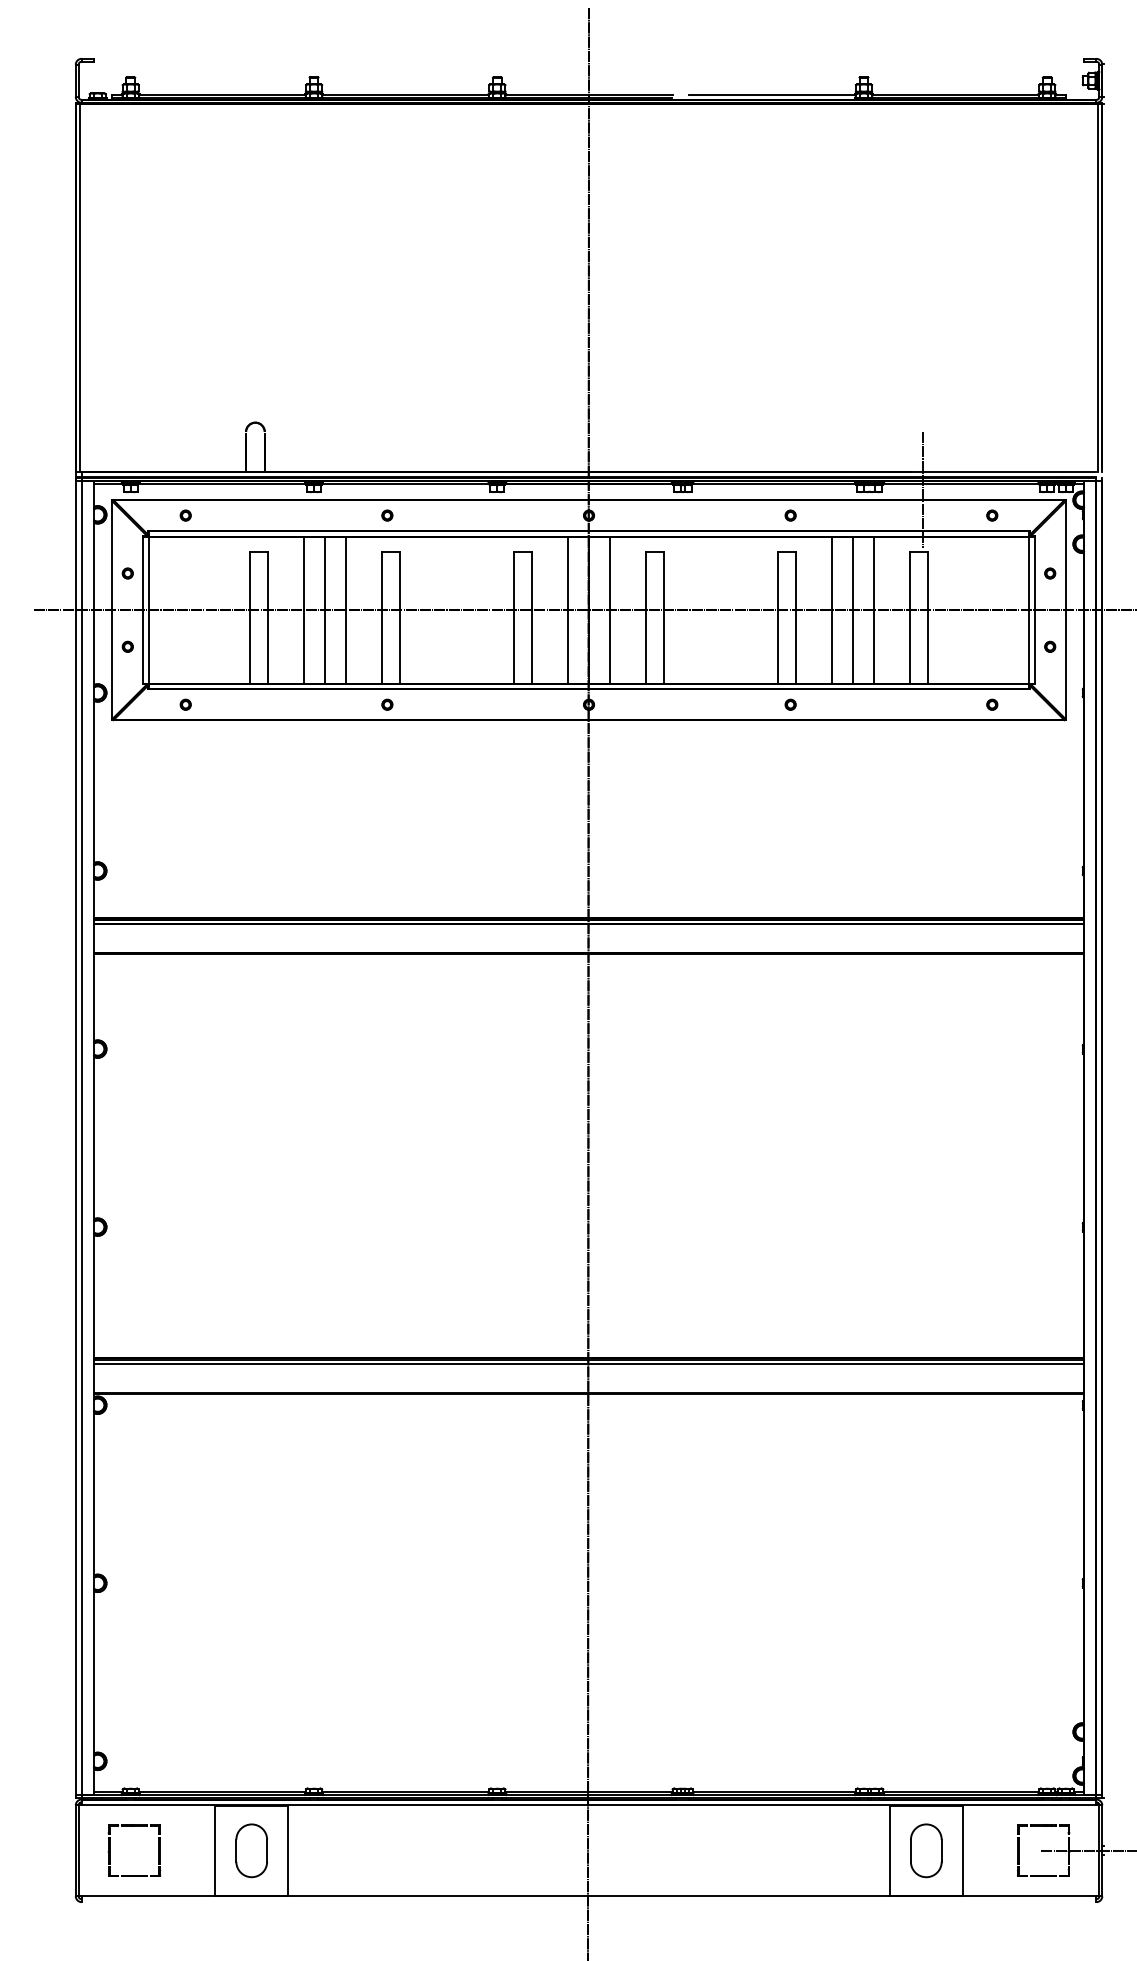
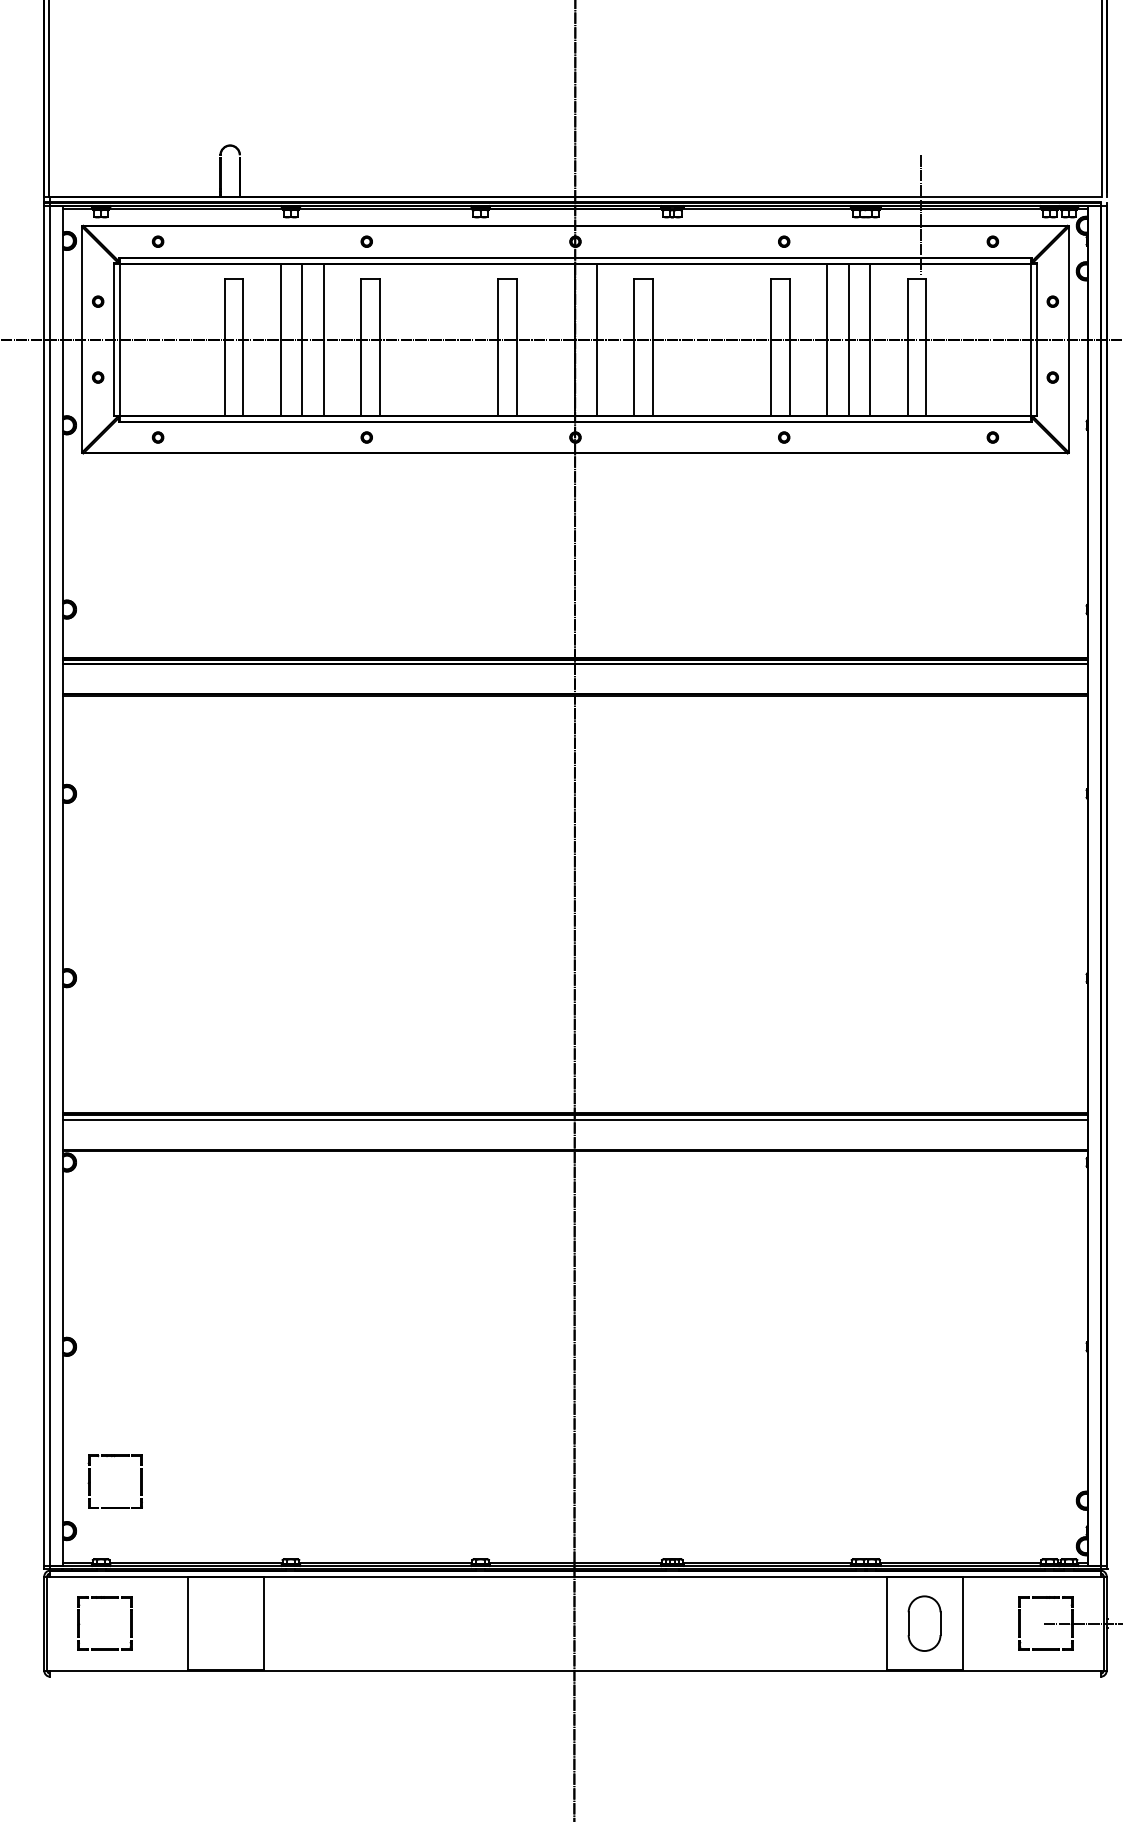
line: (568, 609) -> (554, 338), removed
part: (144, 1689) -> (115, 1456), added
part: (251, 1850) -> (226, 1623), removed

